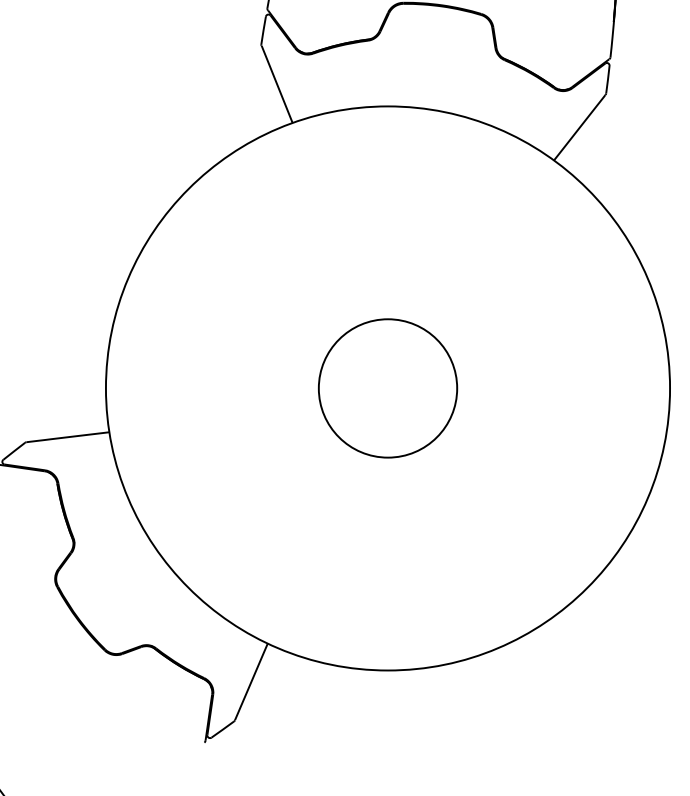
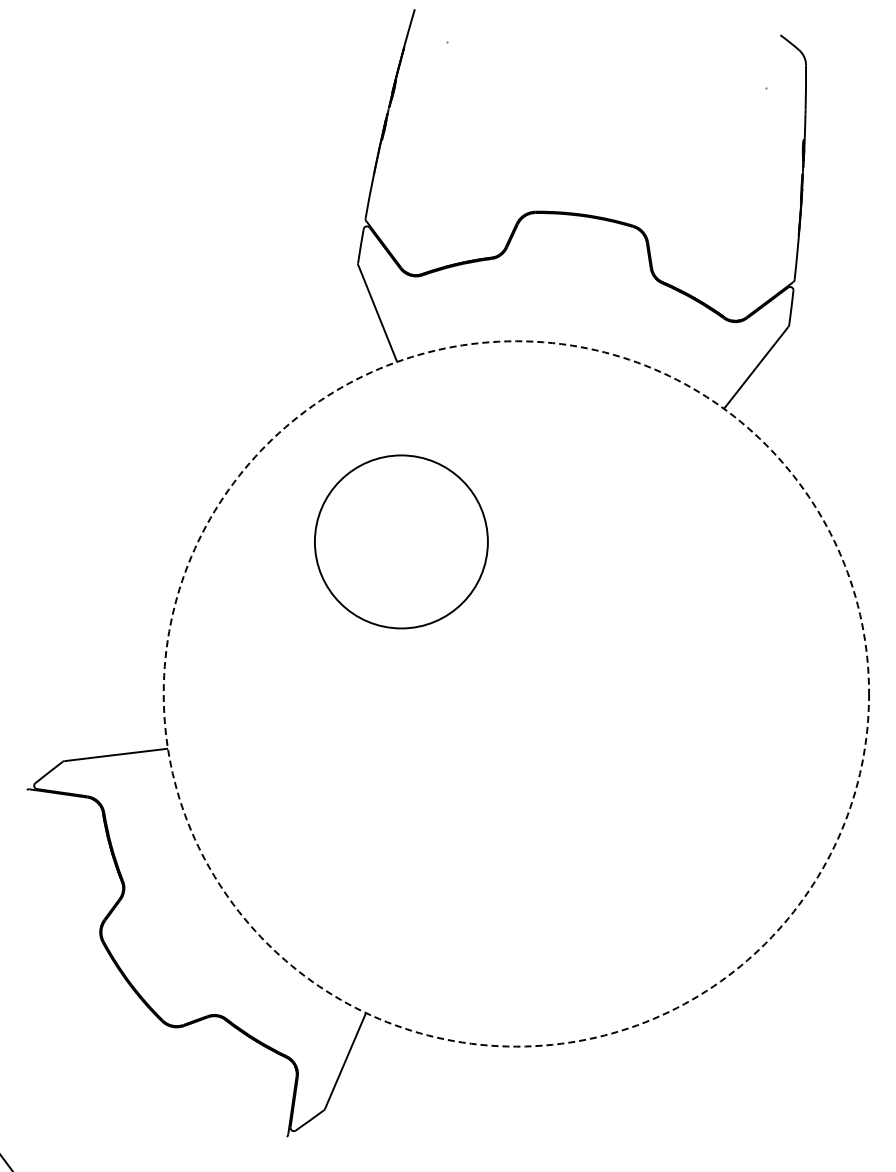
circle: (388, 388) -> (401, 541), moved
circle: (388, 388) -> (516, 693), solid -> dashed

